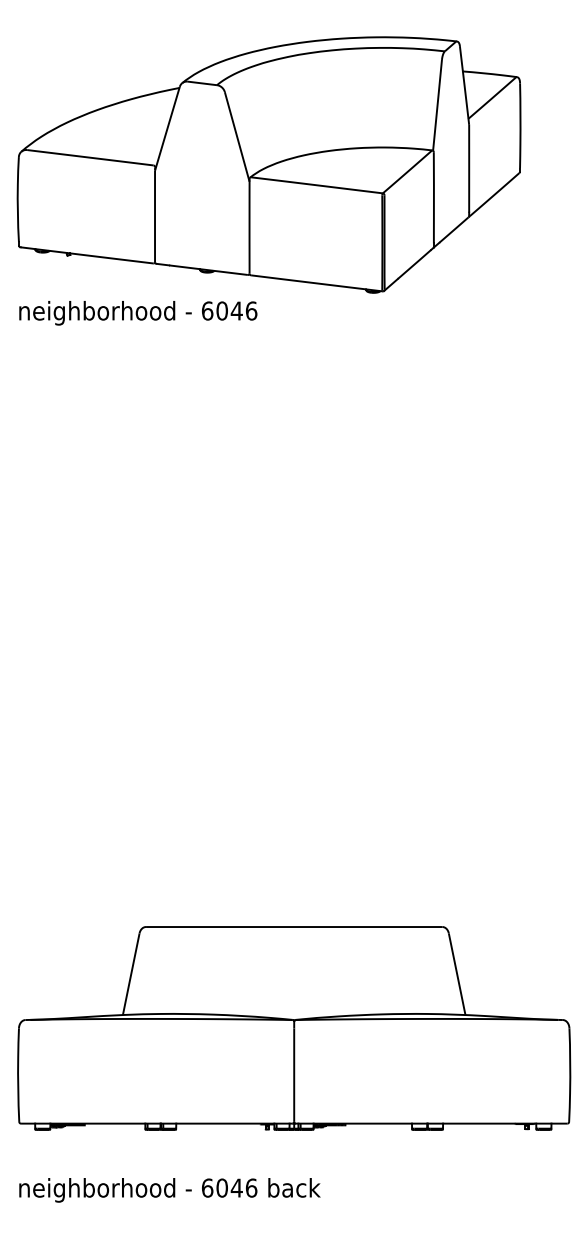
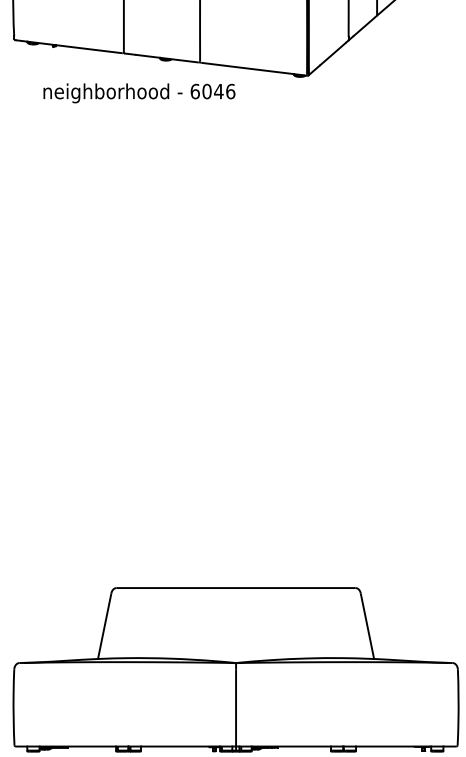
text: (138, 313) -> (139, 93), moved

